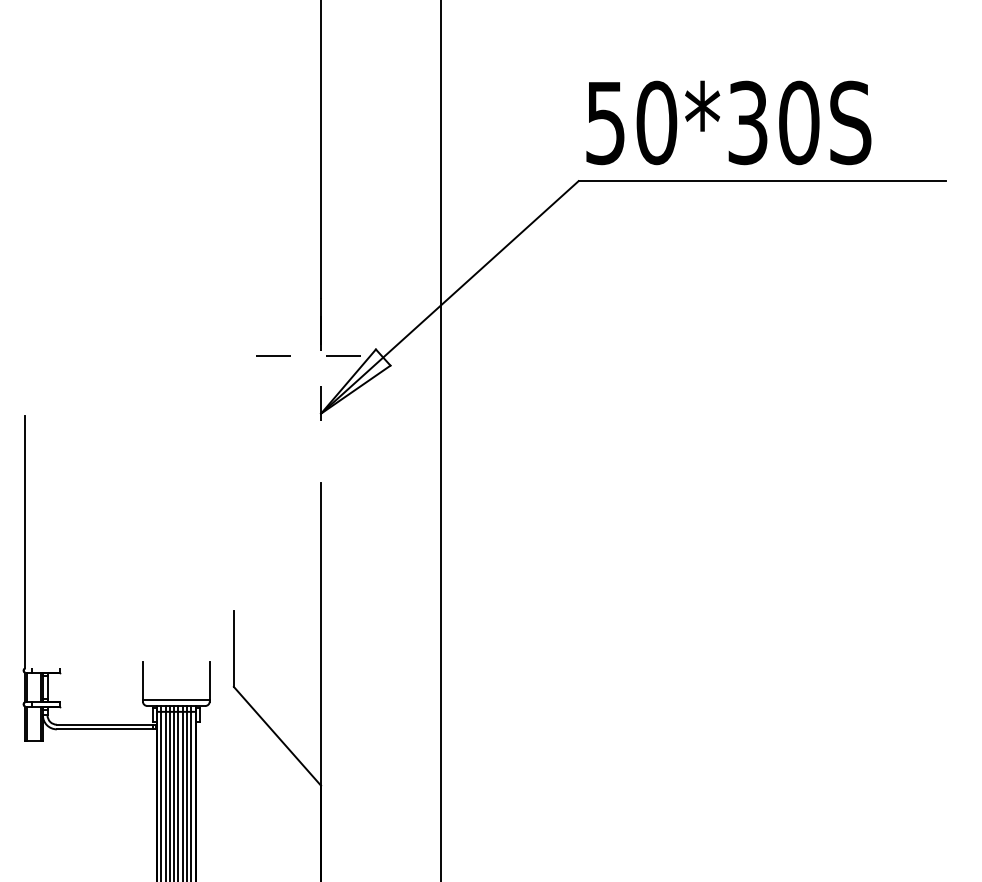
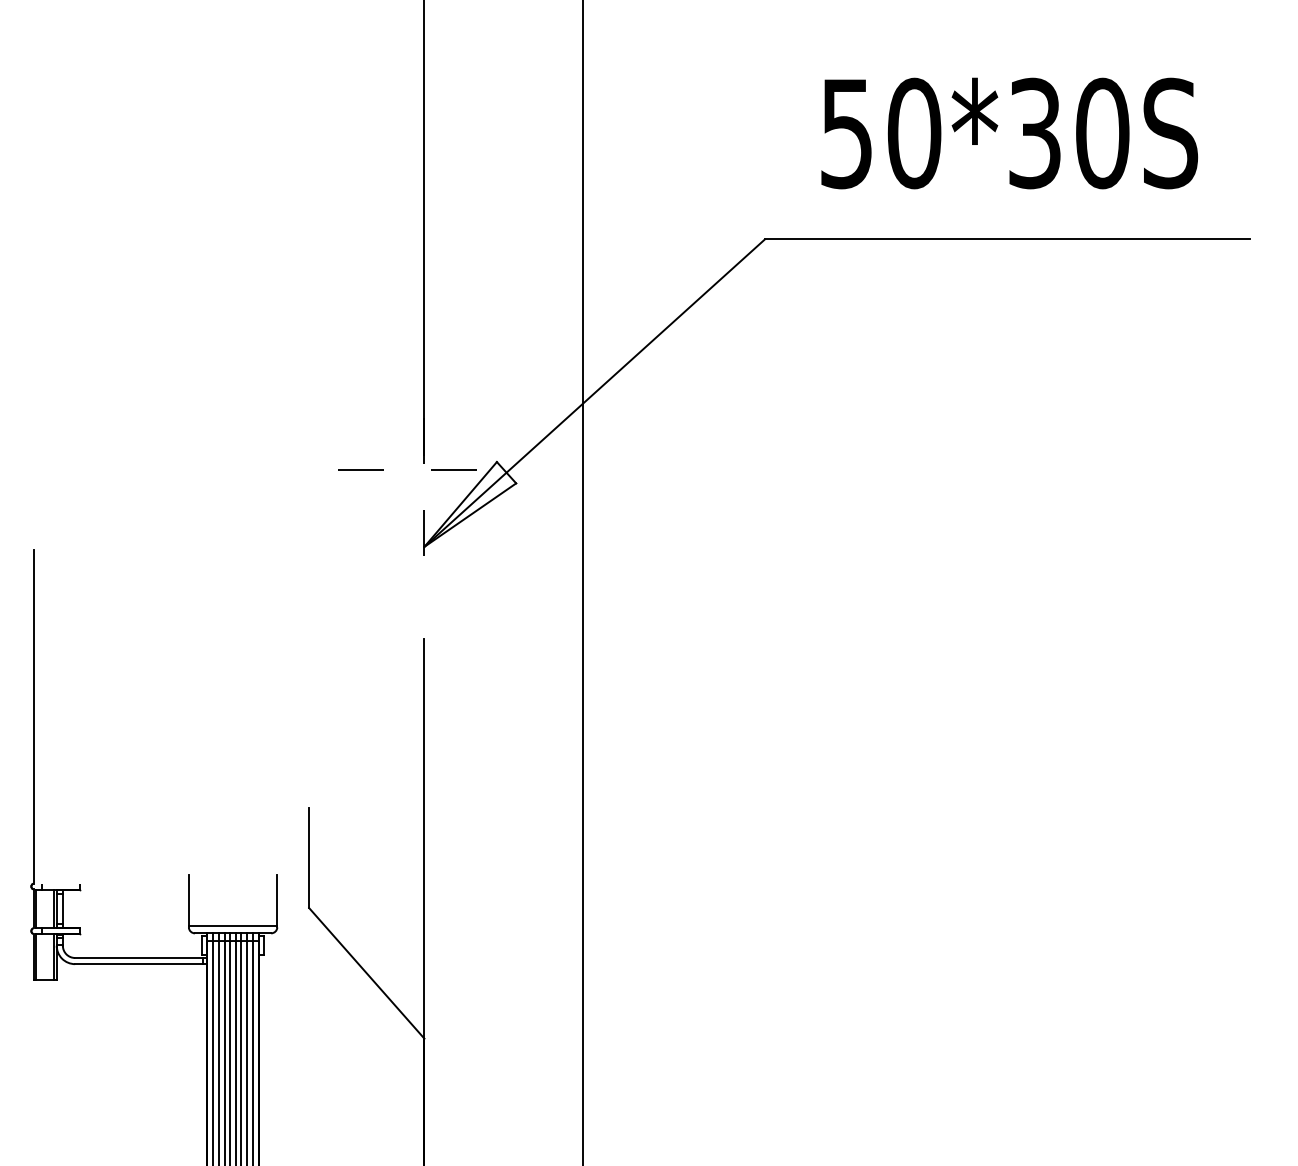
text: (728, 122) -> (1009, 132), moved

